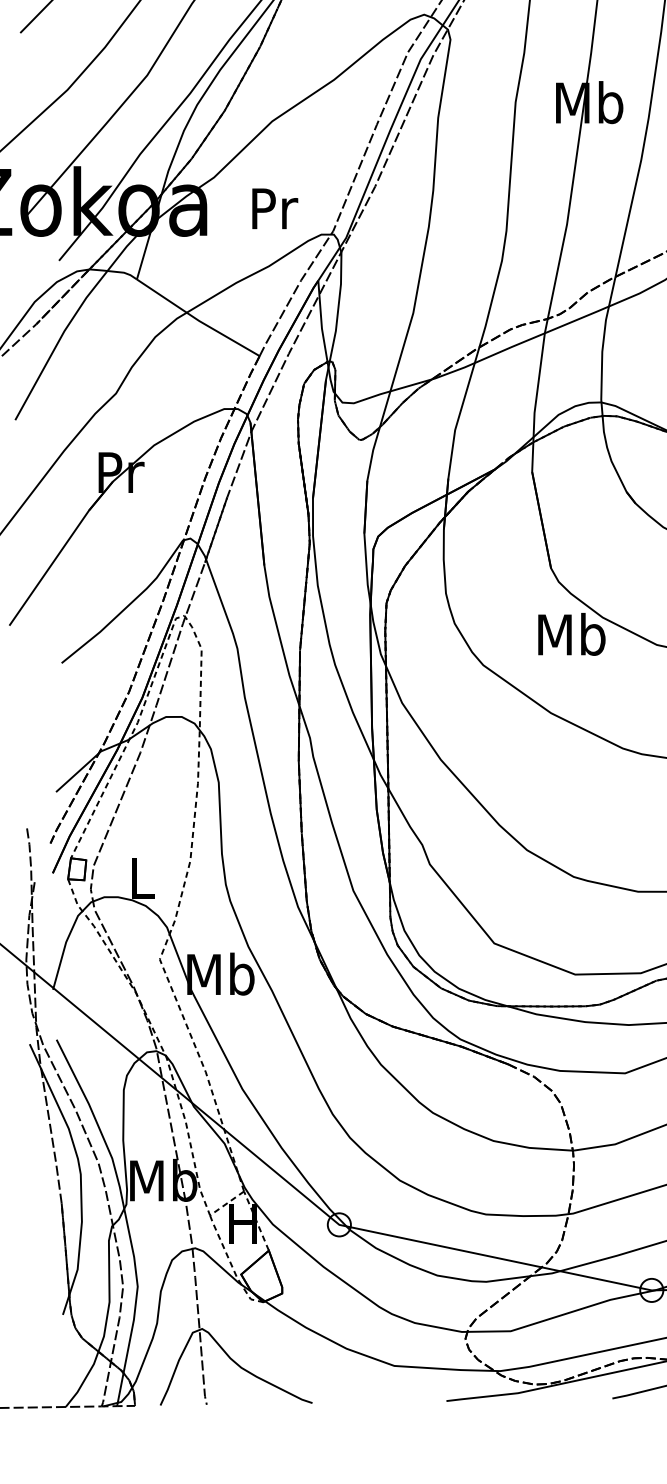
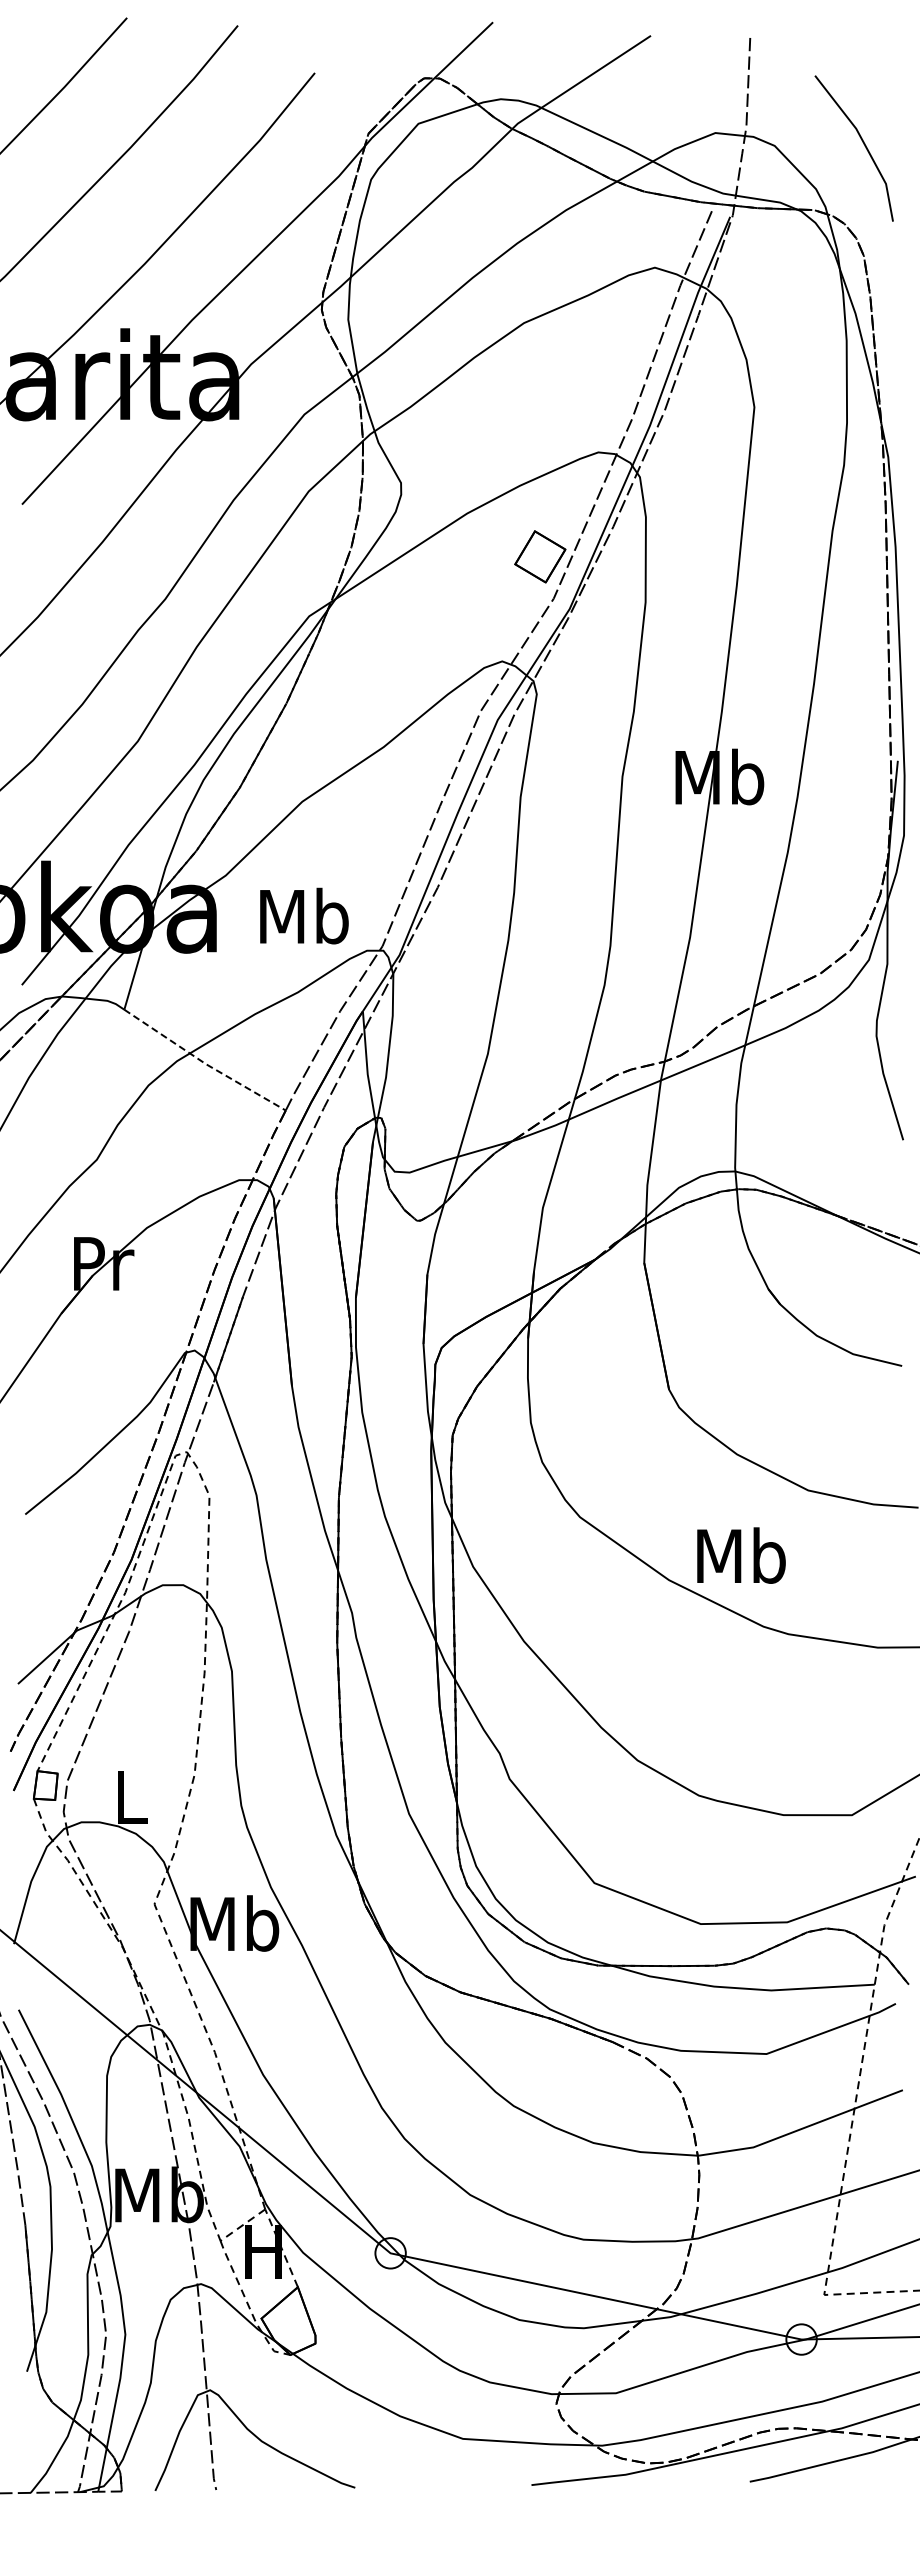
text: (273, 207) -> (304, 915), Pr -> Mb
line: (197, 319) -> (203, 1062), solid -> dashed
text: (571, 634) -> (741, 1555), moved

